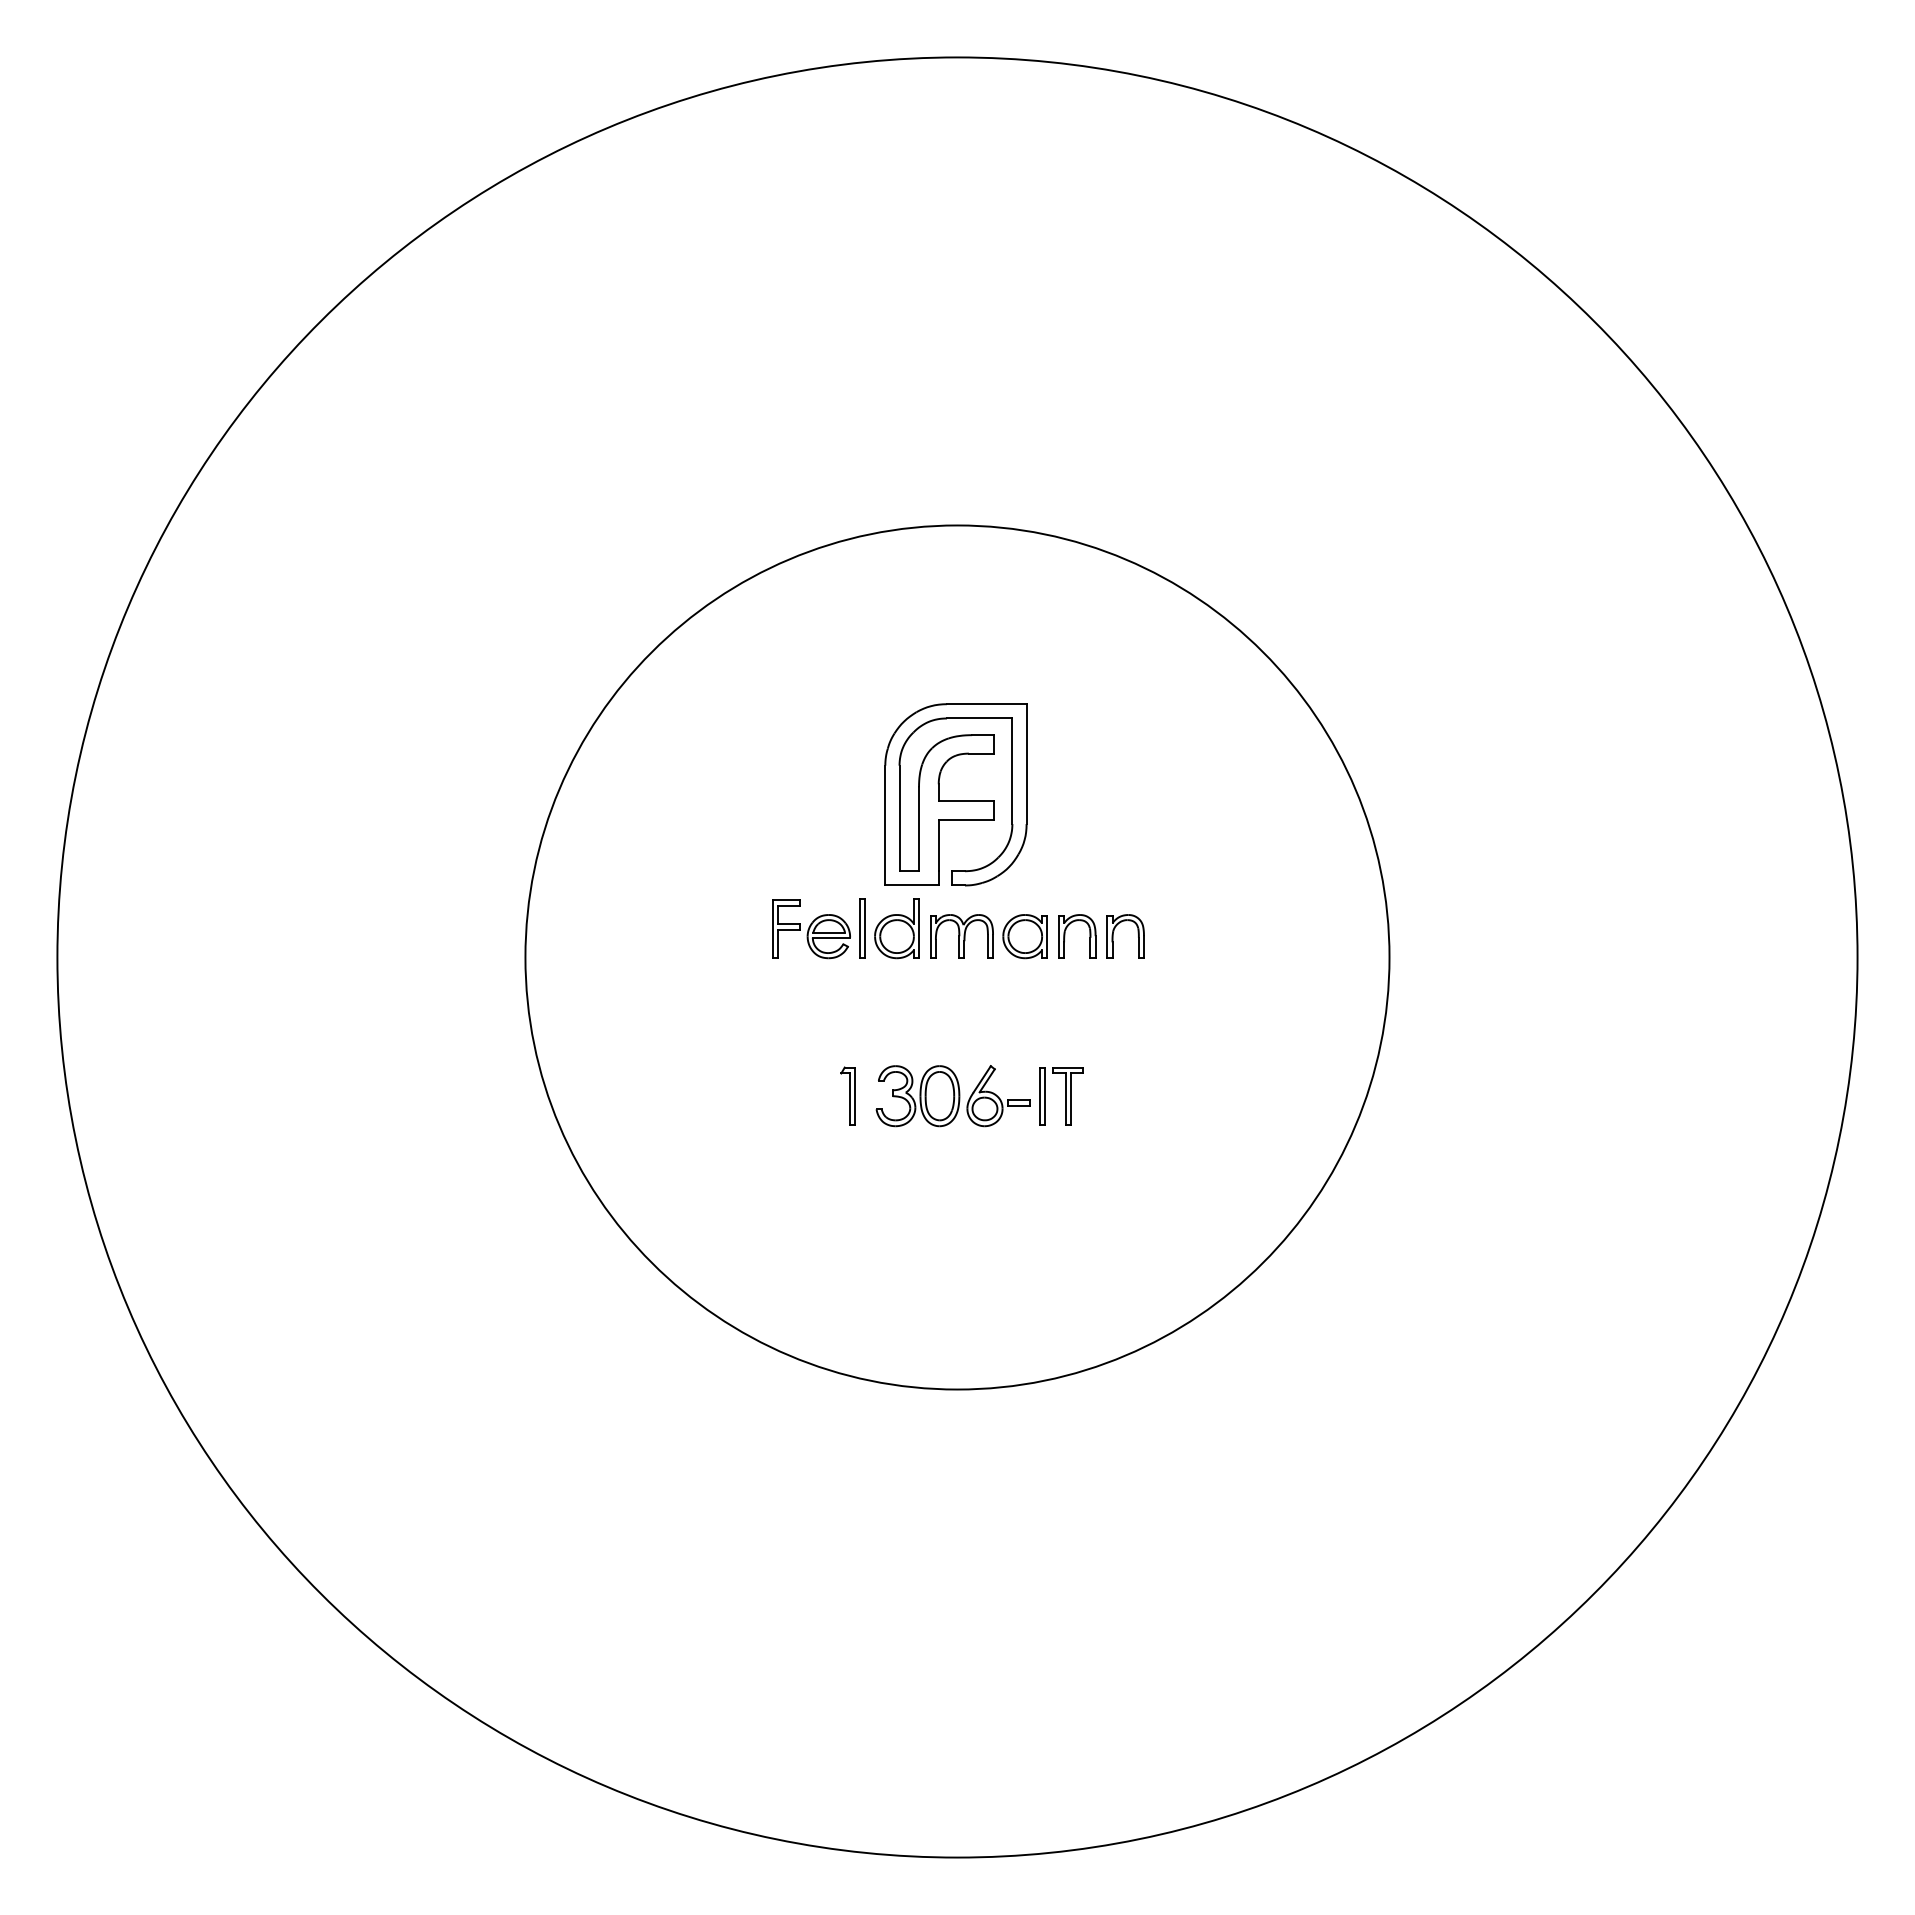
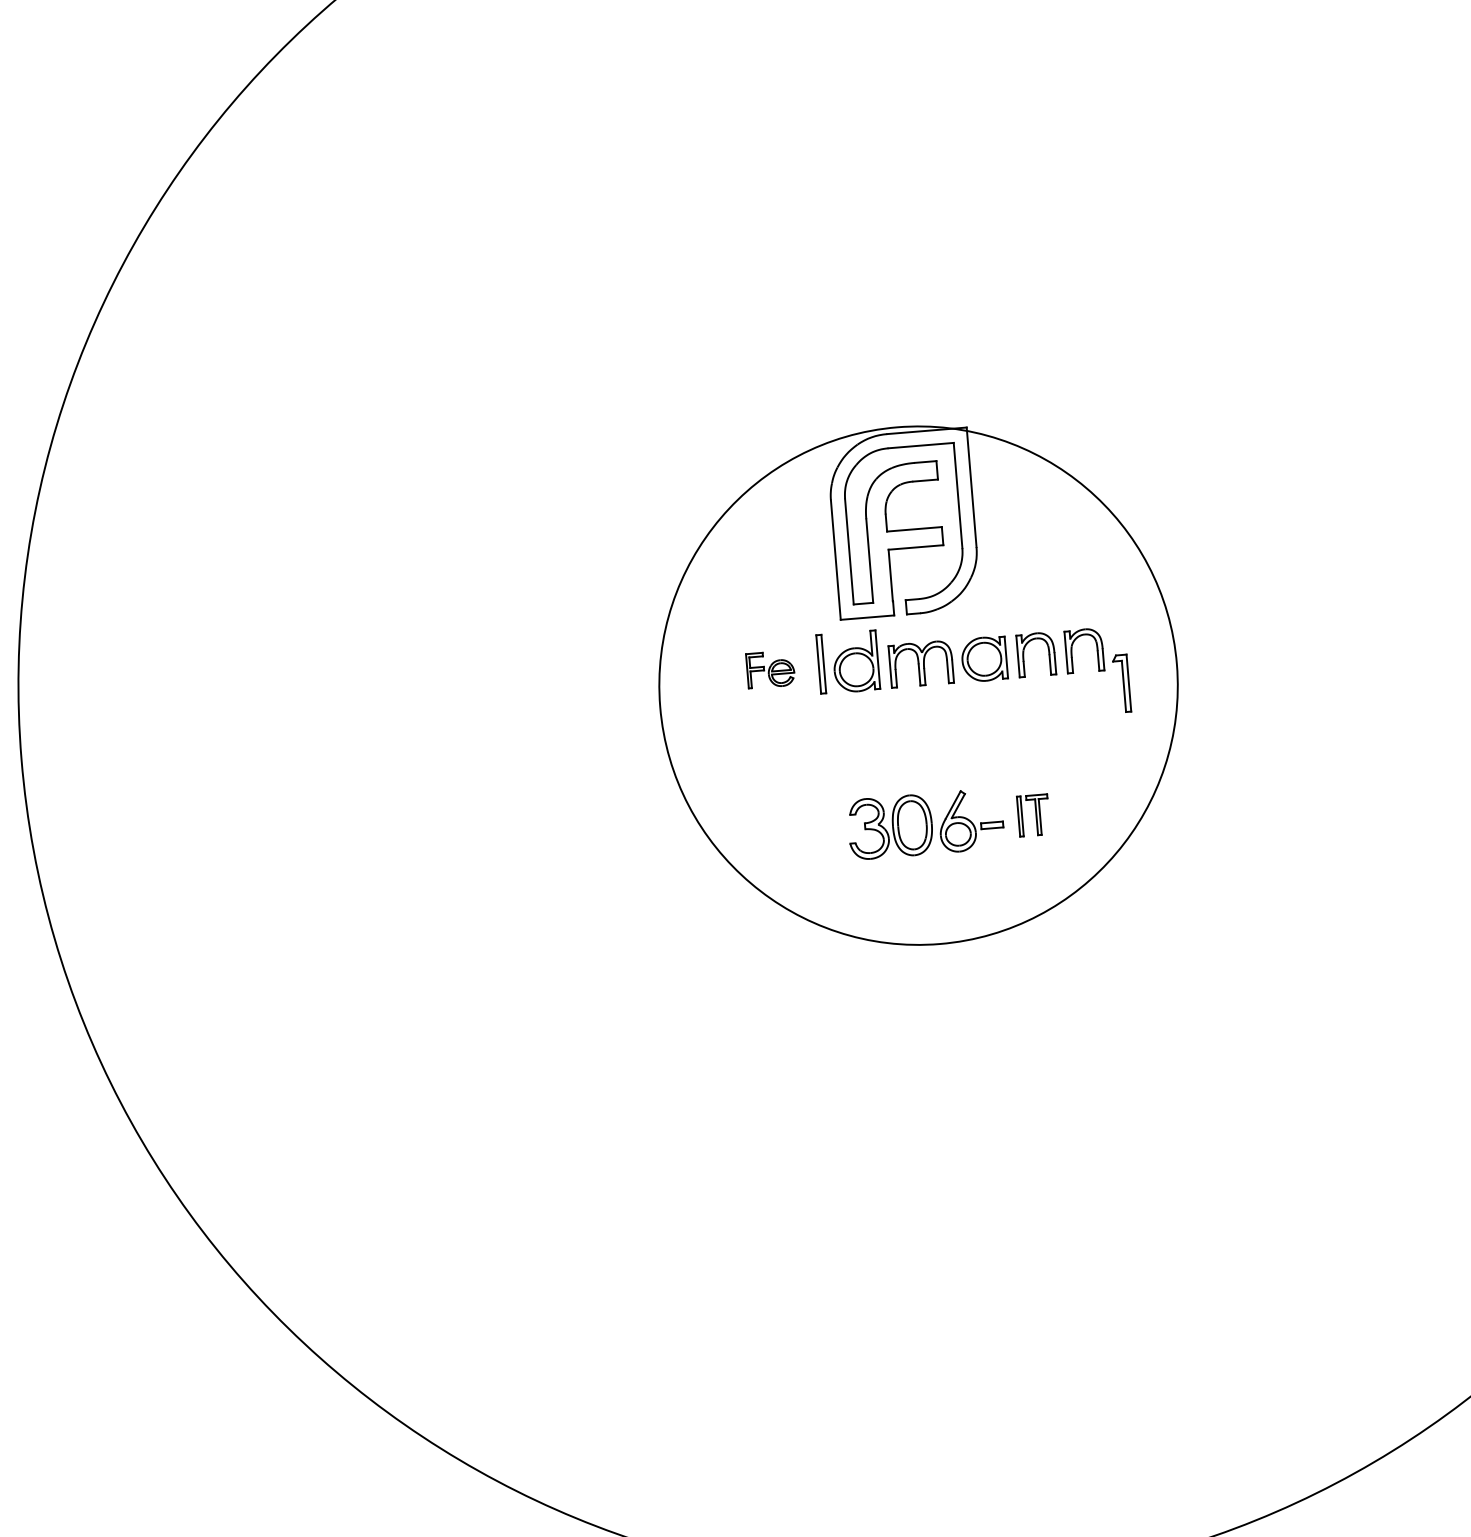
part: (811, 929) -> (770, 669), size x0.6
circle: (957, 957) -> (918, 685), size x0.6
part: (847, 1095) -> (1121, 683), moved
part: (1061, 1096) -> (1033, 815), size x0.7

